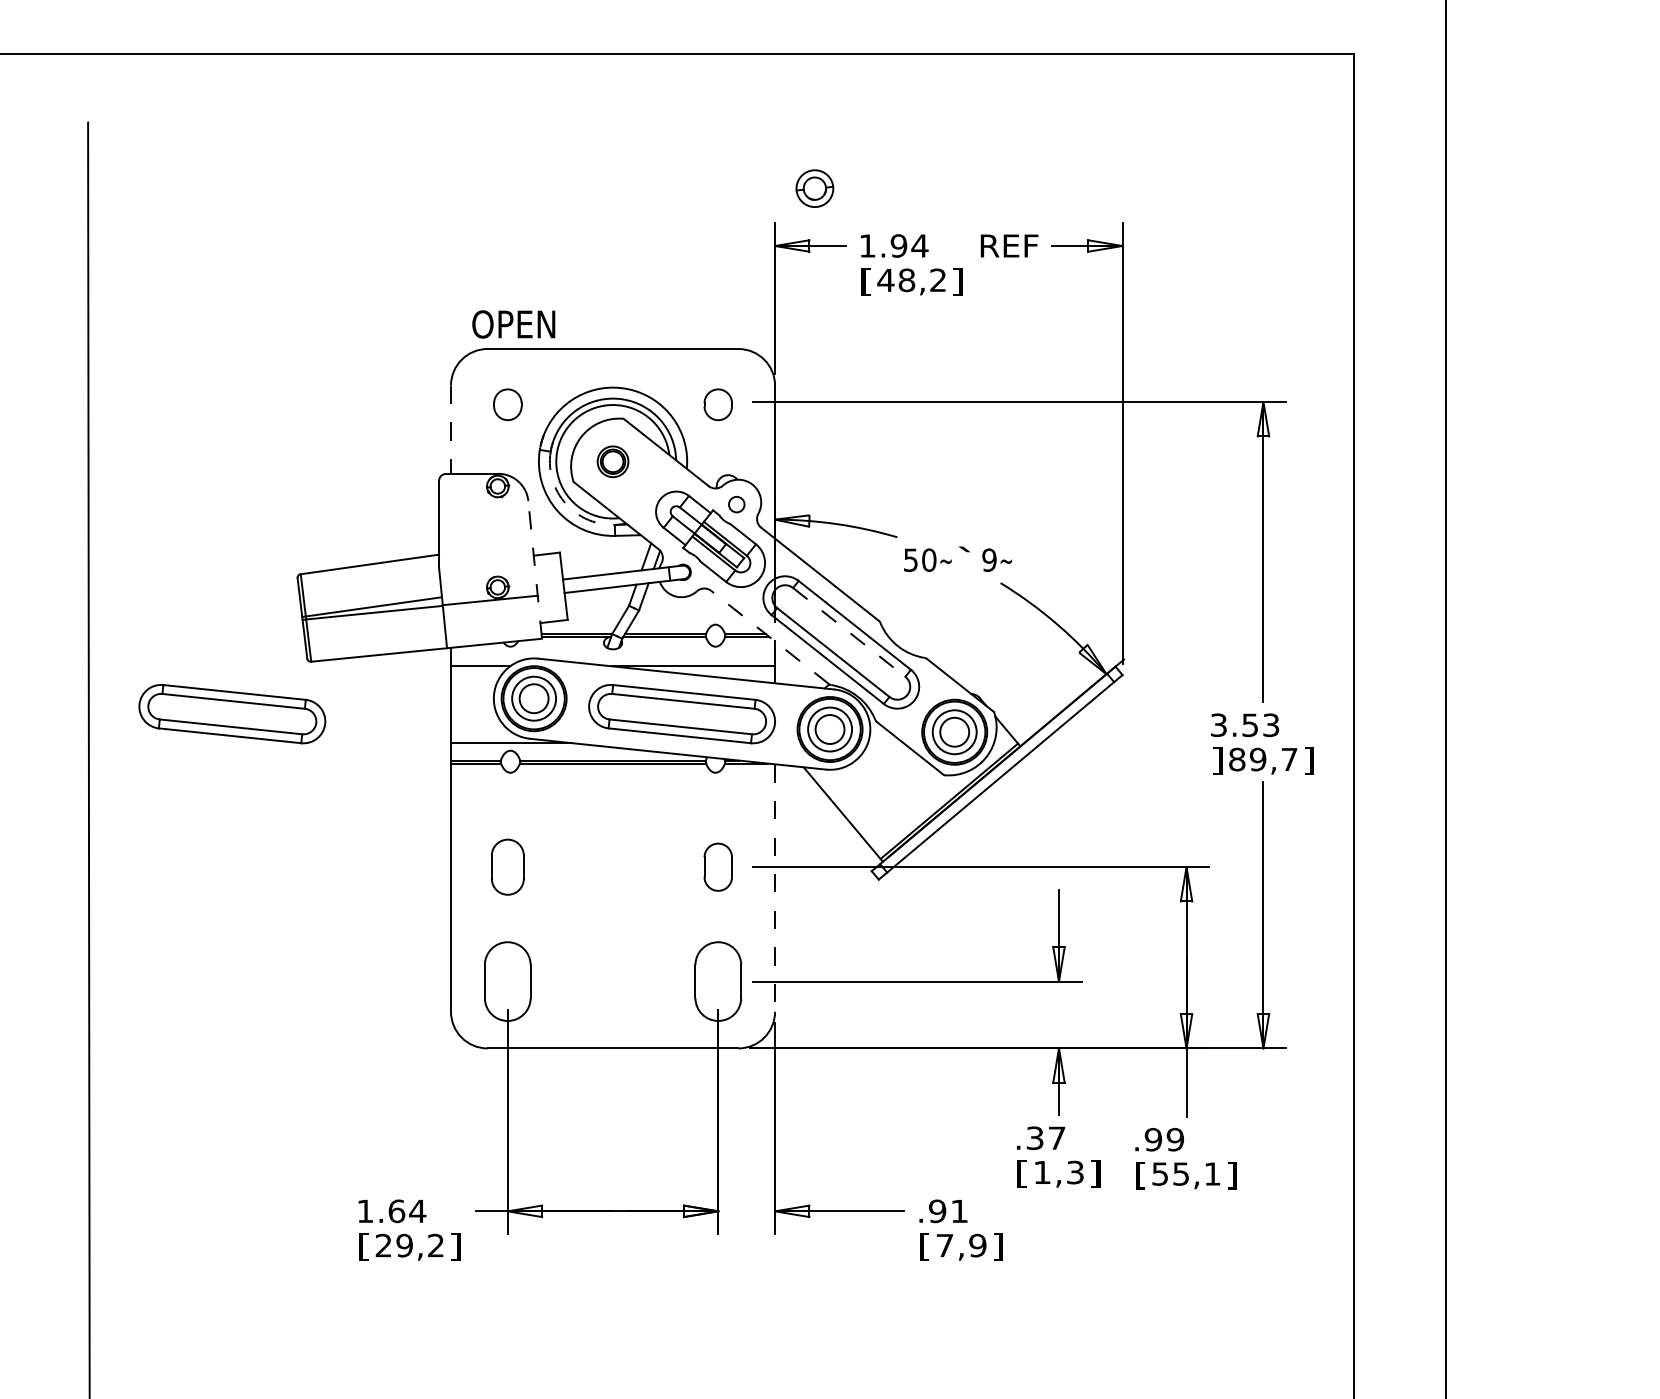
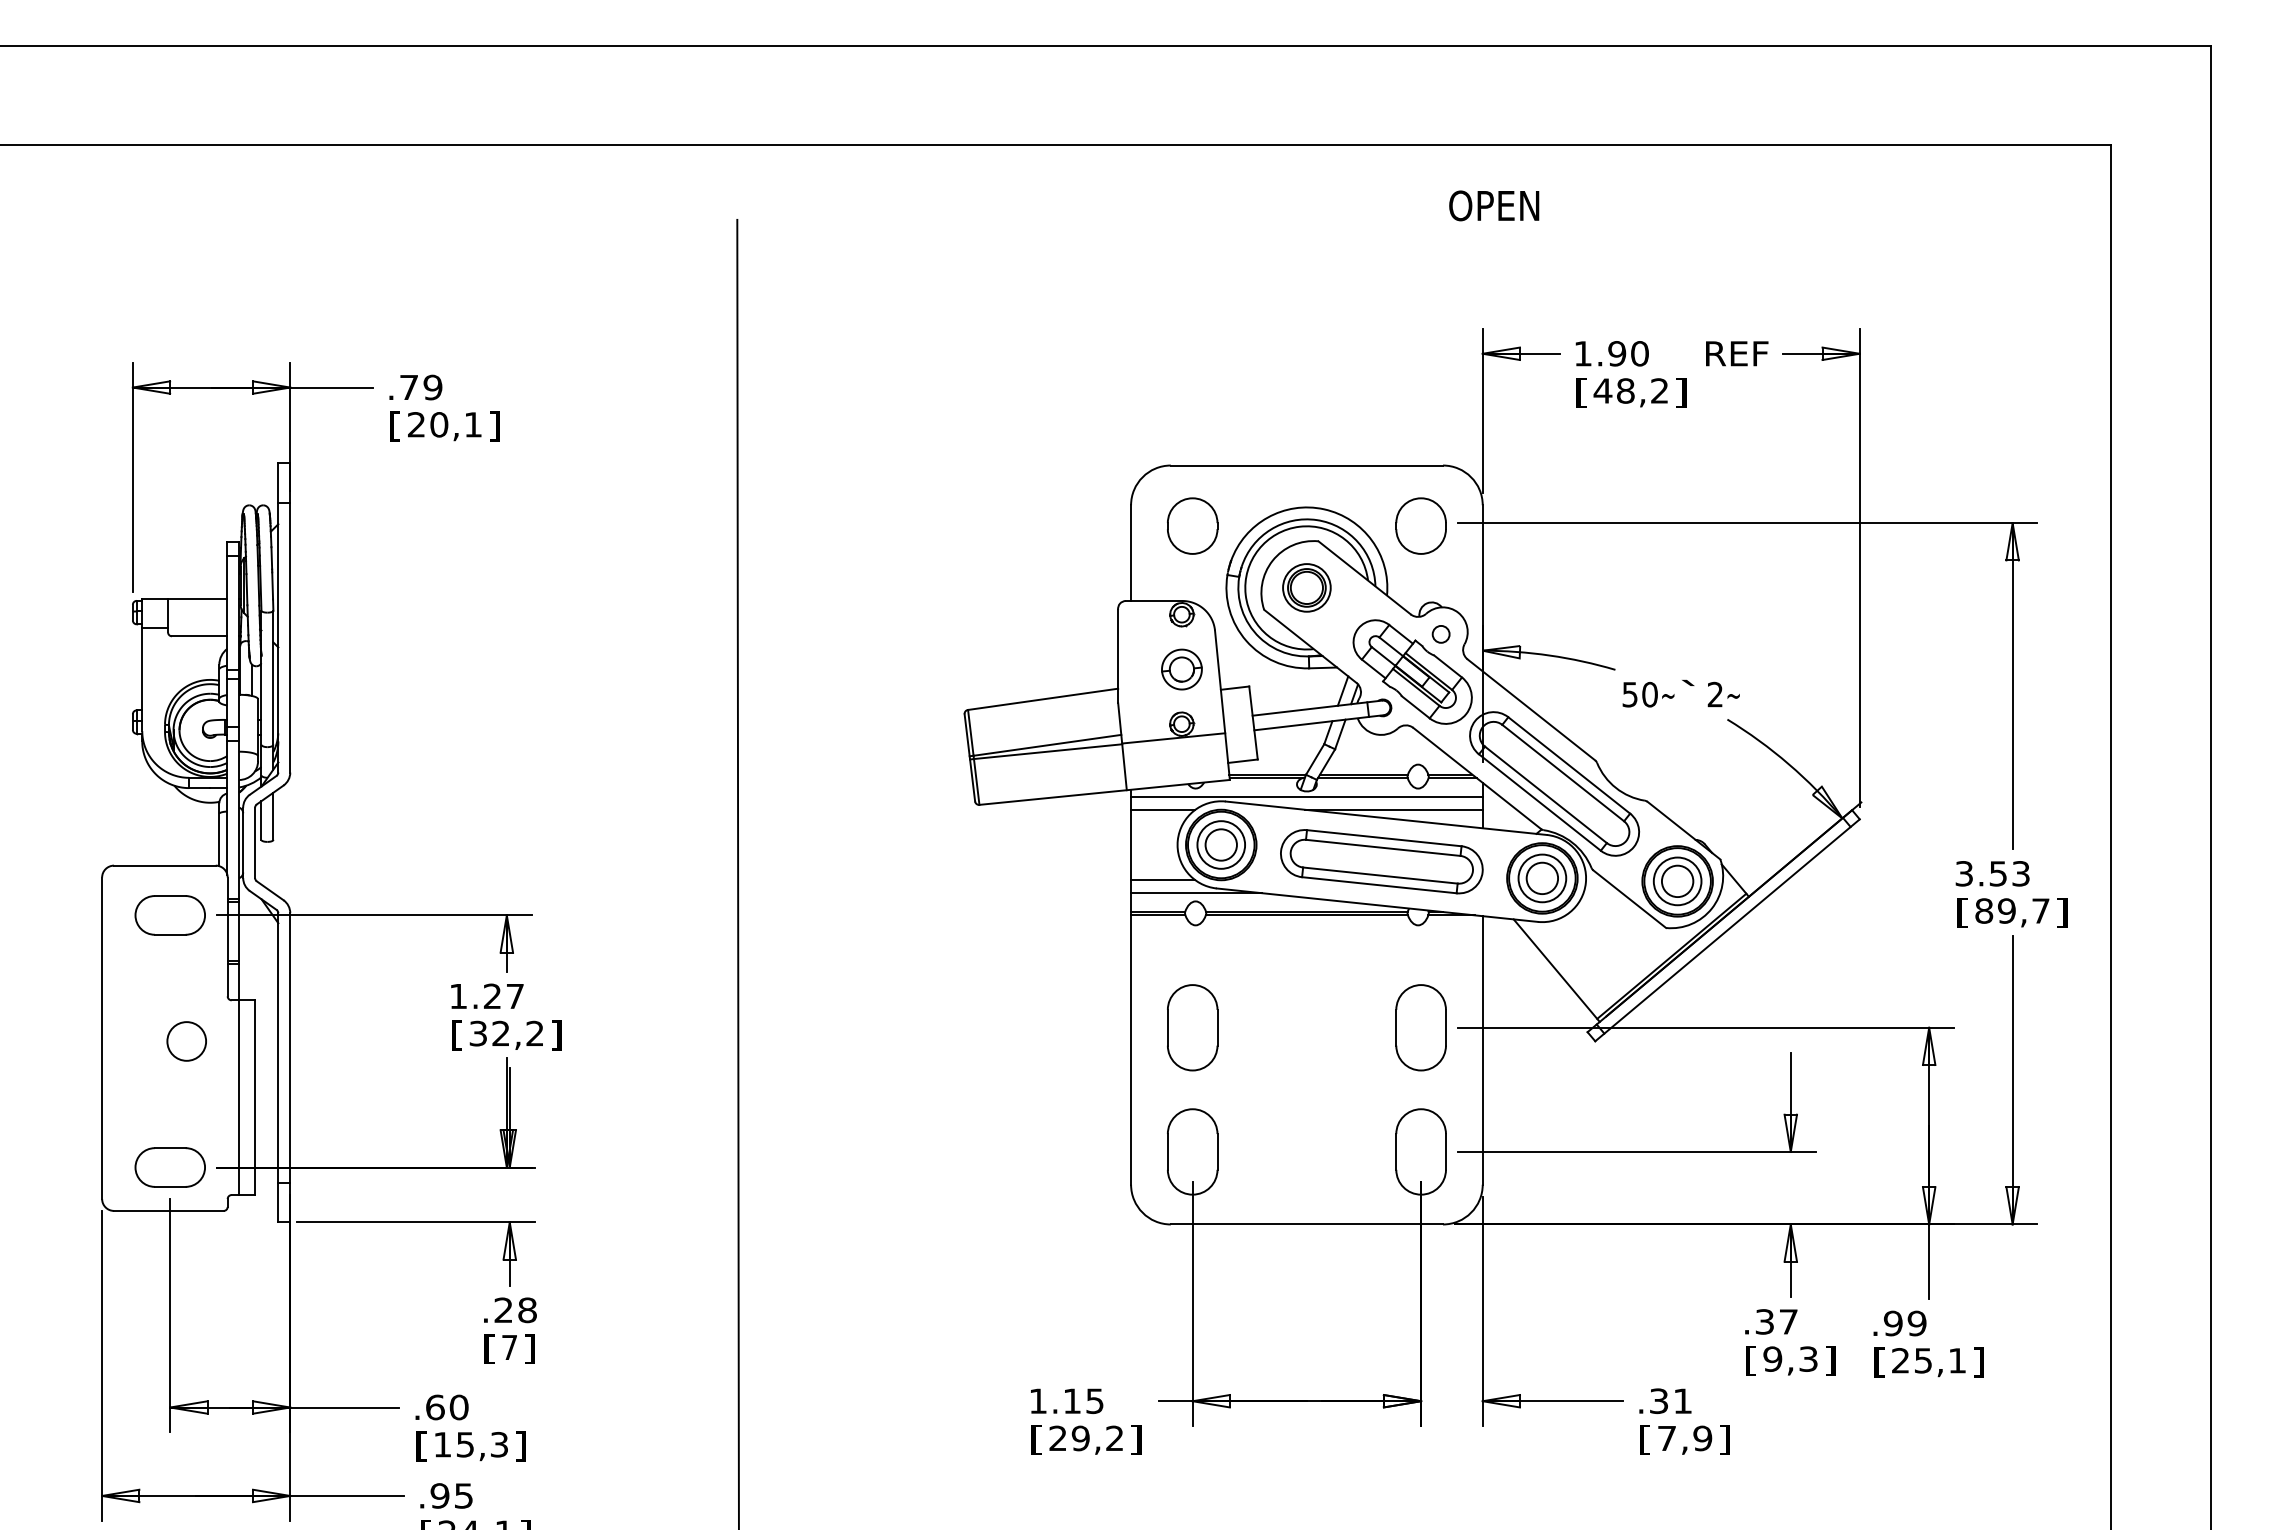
part: (814, 188) -> (1181, 669), moved
text: (919, 245) -> (1639, 353), 1.94 -> 1.90
text: (514, 324) -> (1494, 205), moved
part: (507, 404) -> (1192, 525), size x1.67
part: (717, 404) -> (1420, 525), size x1.67
line: (451, 430) -> (1131, 553), dashed -> solid
part: (612, 461) -> (1306, 587), size x1.43
arc: (569, 507) -> (1259, 637), dashed -> solid
text: (989, 560) -> (1715, 694), 9 -> 2
line: (535, 569) -> (1222, 704), dashed -> solid
line: (849, 632) -> (1563, 773), dashed -> solid
line: (769, 637) -> (1476, 778), dashed -> solid
line: (612, 654) -> (1306, 796), added
part: (232, 713) -> (893, 861), removed
line: (480, 731) -> (1163, 880), added
text: (1217, 760) -> (1962, 912), ] -> [
part: (507, 866) -> (1192, 1027), size x1.43
part: (717, 866) -> (1420, 1027), size x1.67
line: (774, 888) -> (1482, 1050), dashed -> solid
text: (1042, 1171) -> (1772, 1358), 1,3 -> 9,3
text: (1160, 1173) -> (1900, 1360), 55,1 -> 25,1
text: (937, 1210) -> (1658, 1400), .91 -> .31
text: (407, 1211) -> (1083, 1401), 1.64 -> 1.15

